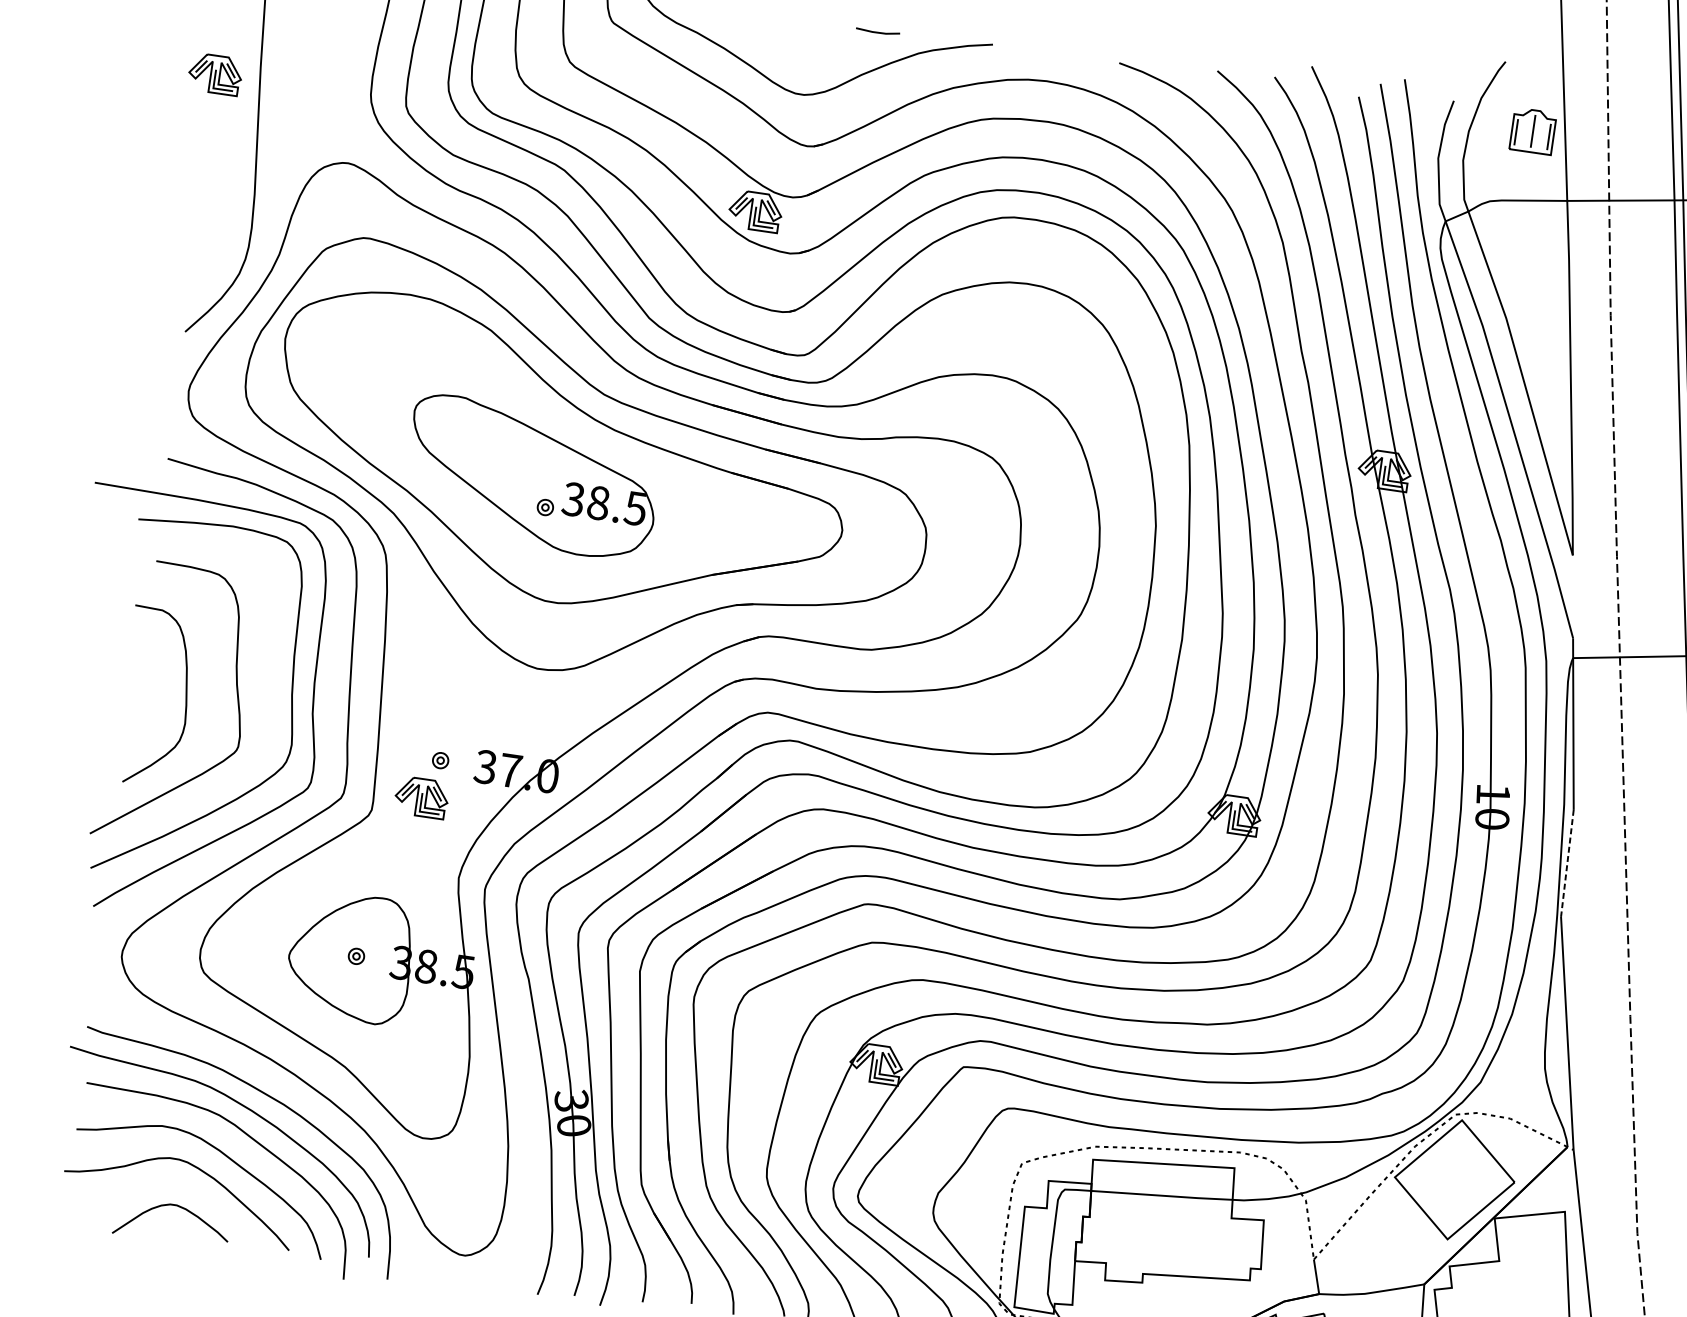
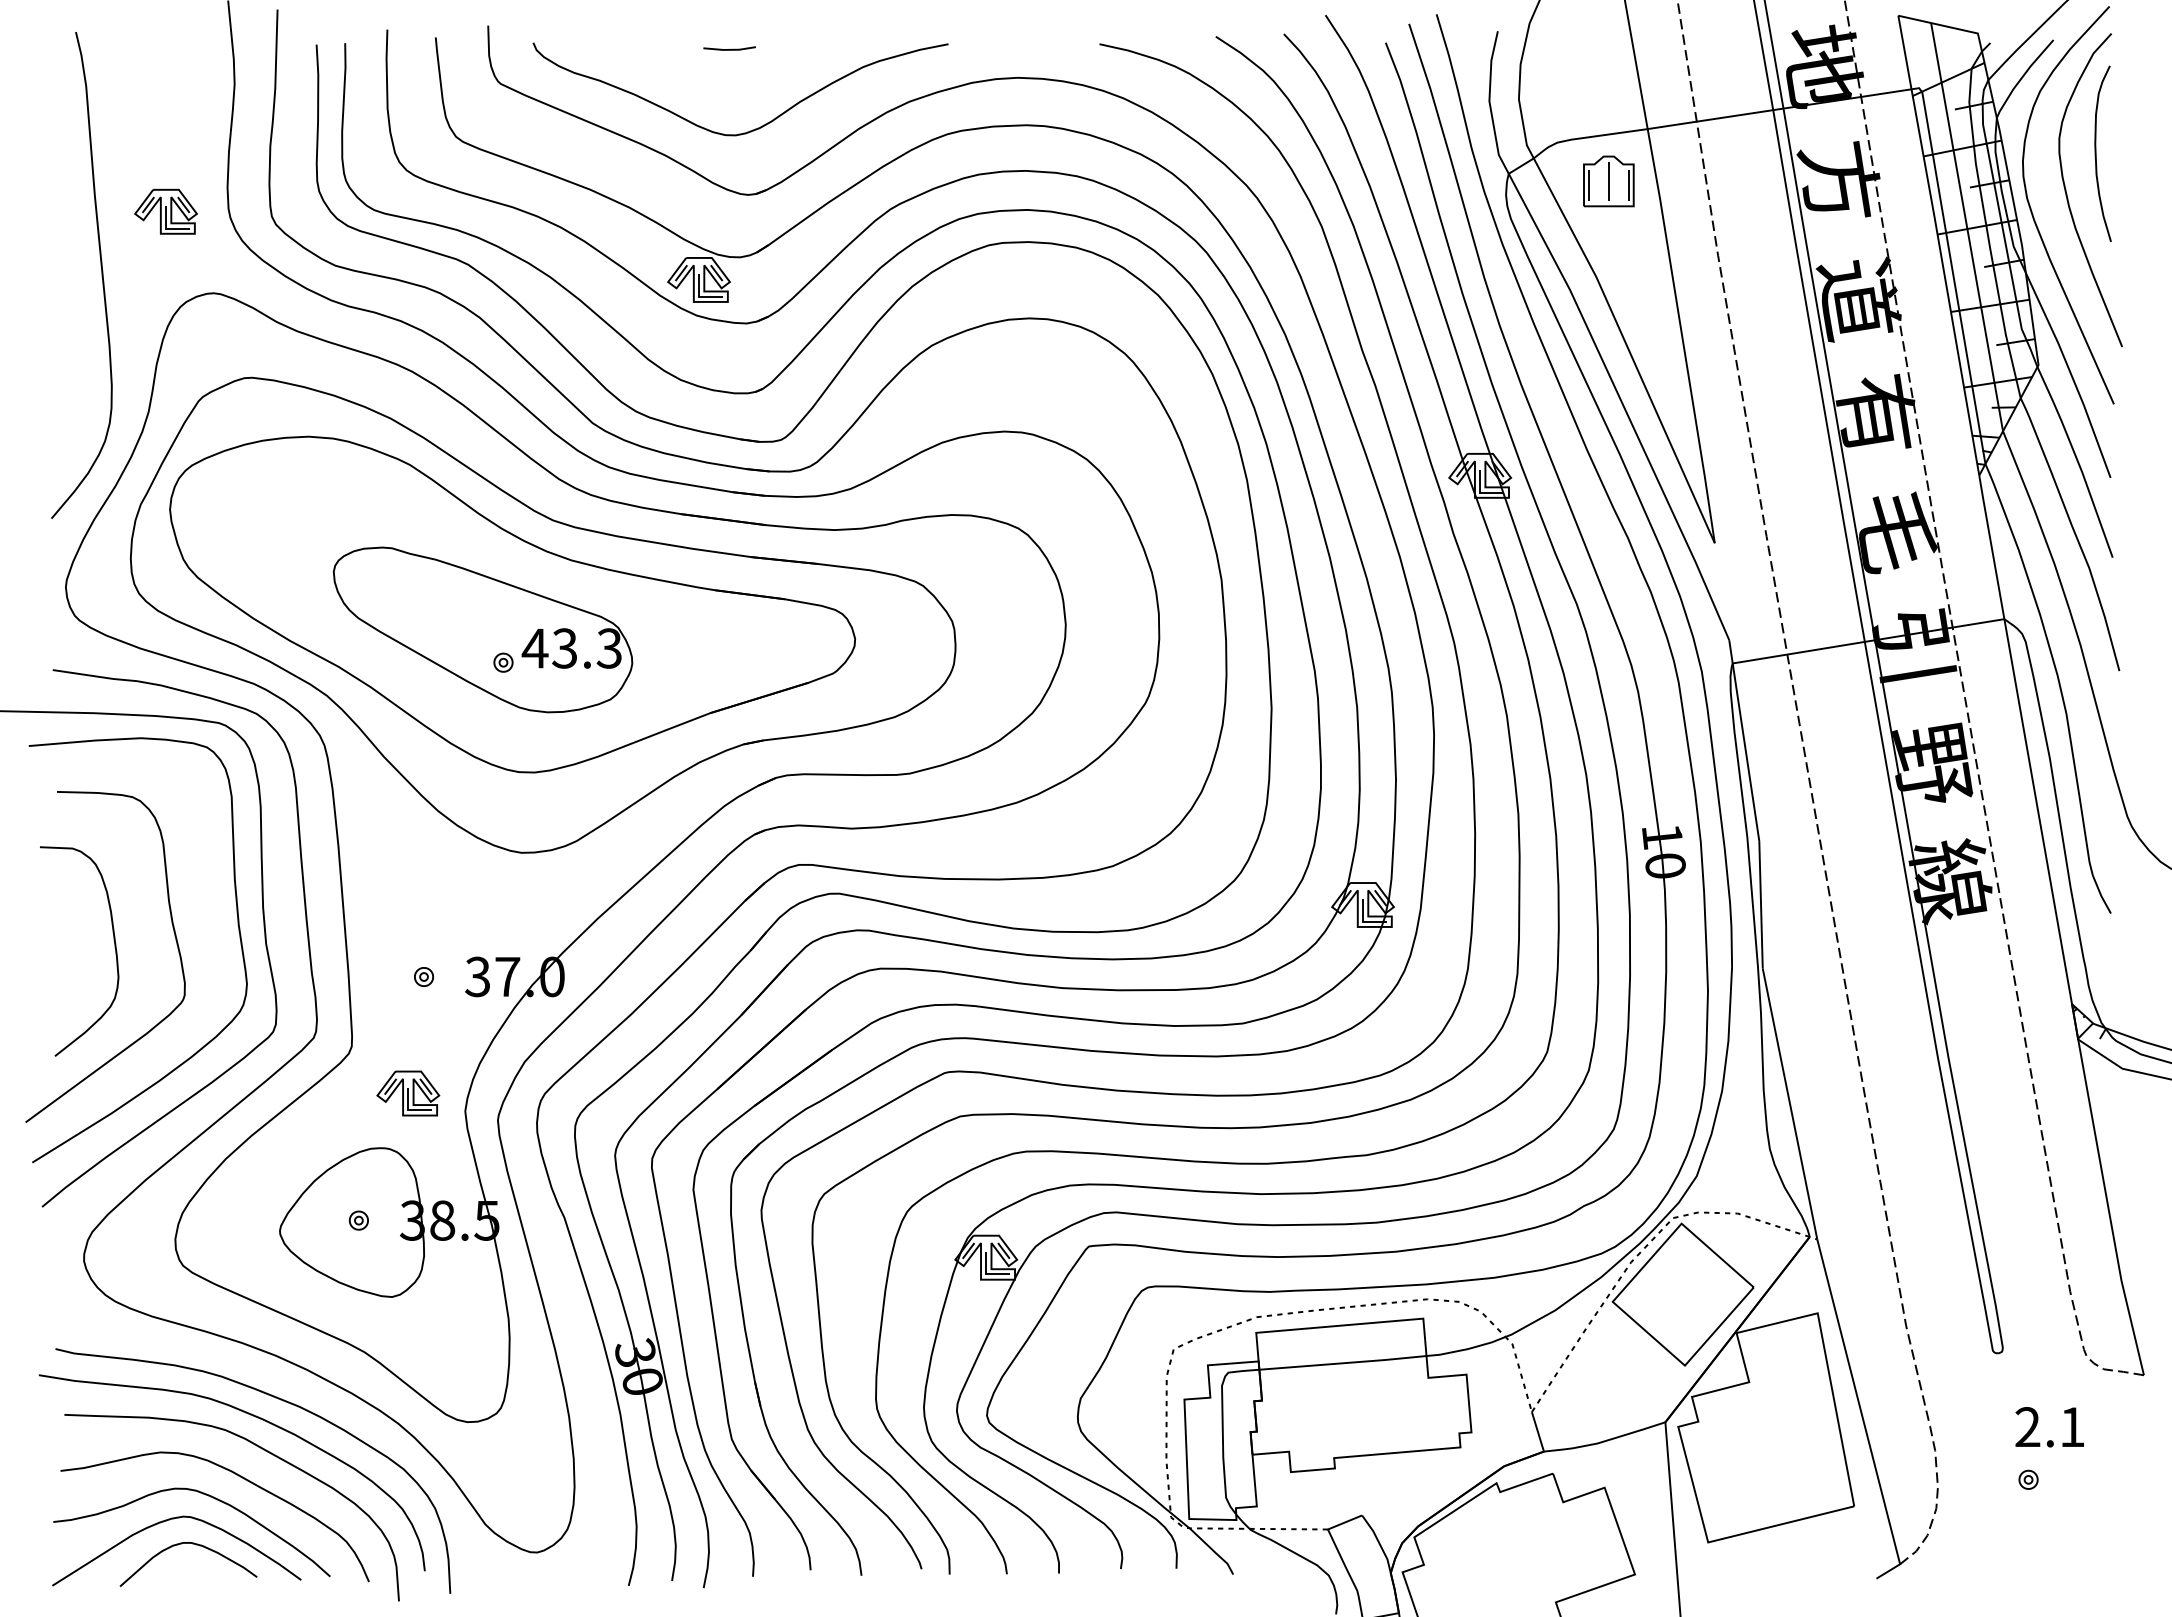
line: (877, 32) -> (729, 49), moved
part: (215, 74) -> (165, 211), moved
part: (1532, 131) -> (1608, 181), moved
text: (604, 503) -> (571, 648), 38.5 -> 43.3
part: (421, 797) -> (408, 1093), moved
line: (1567, 863) -> (1761, 904), dashed -> solid
curve: (158, 1184) -> (166, 1521), added

